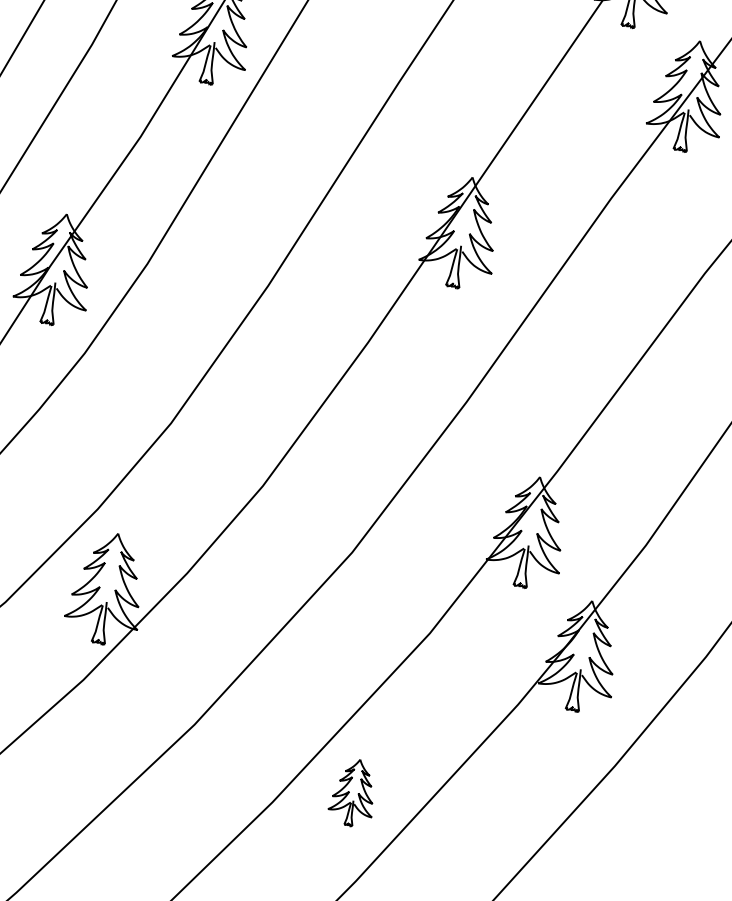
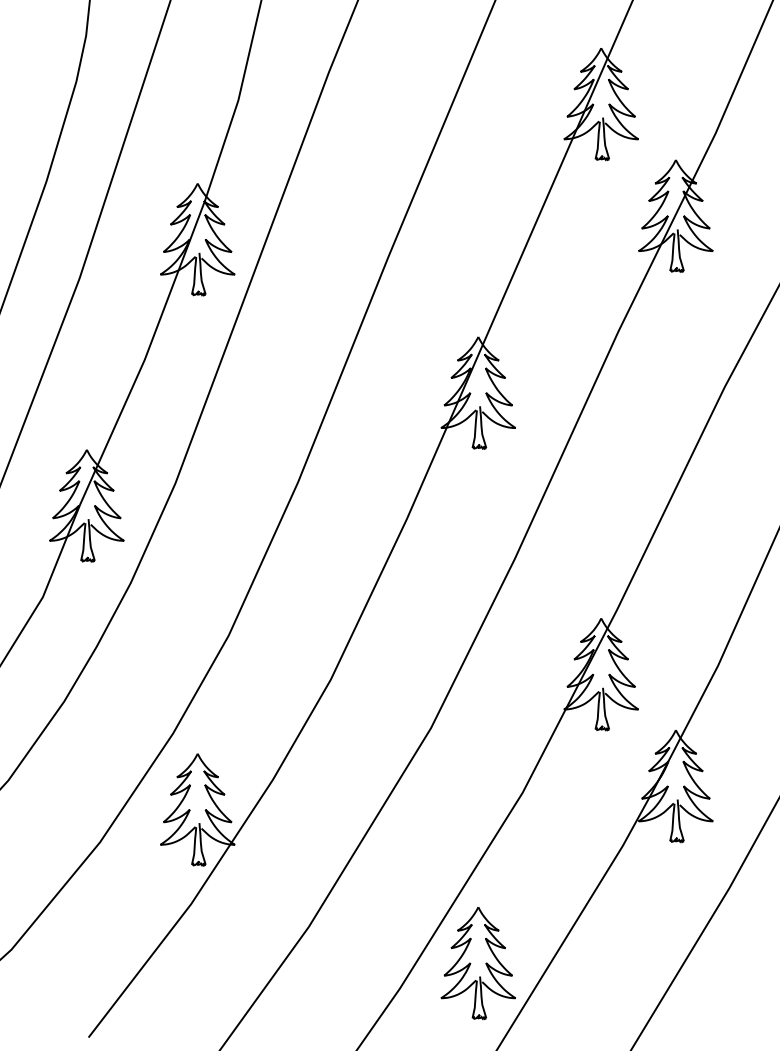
part: (353, 792) -> (477, 963), size x1.67

